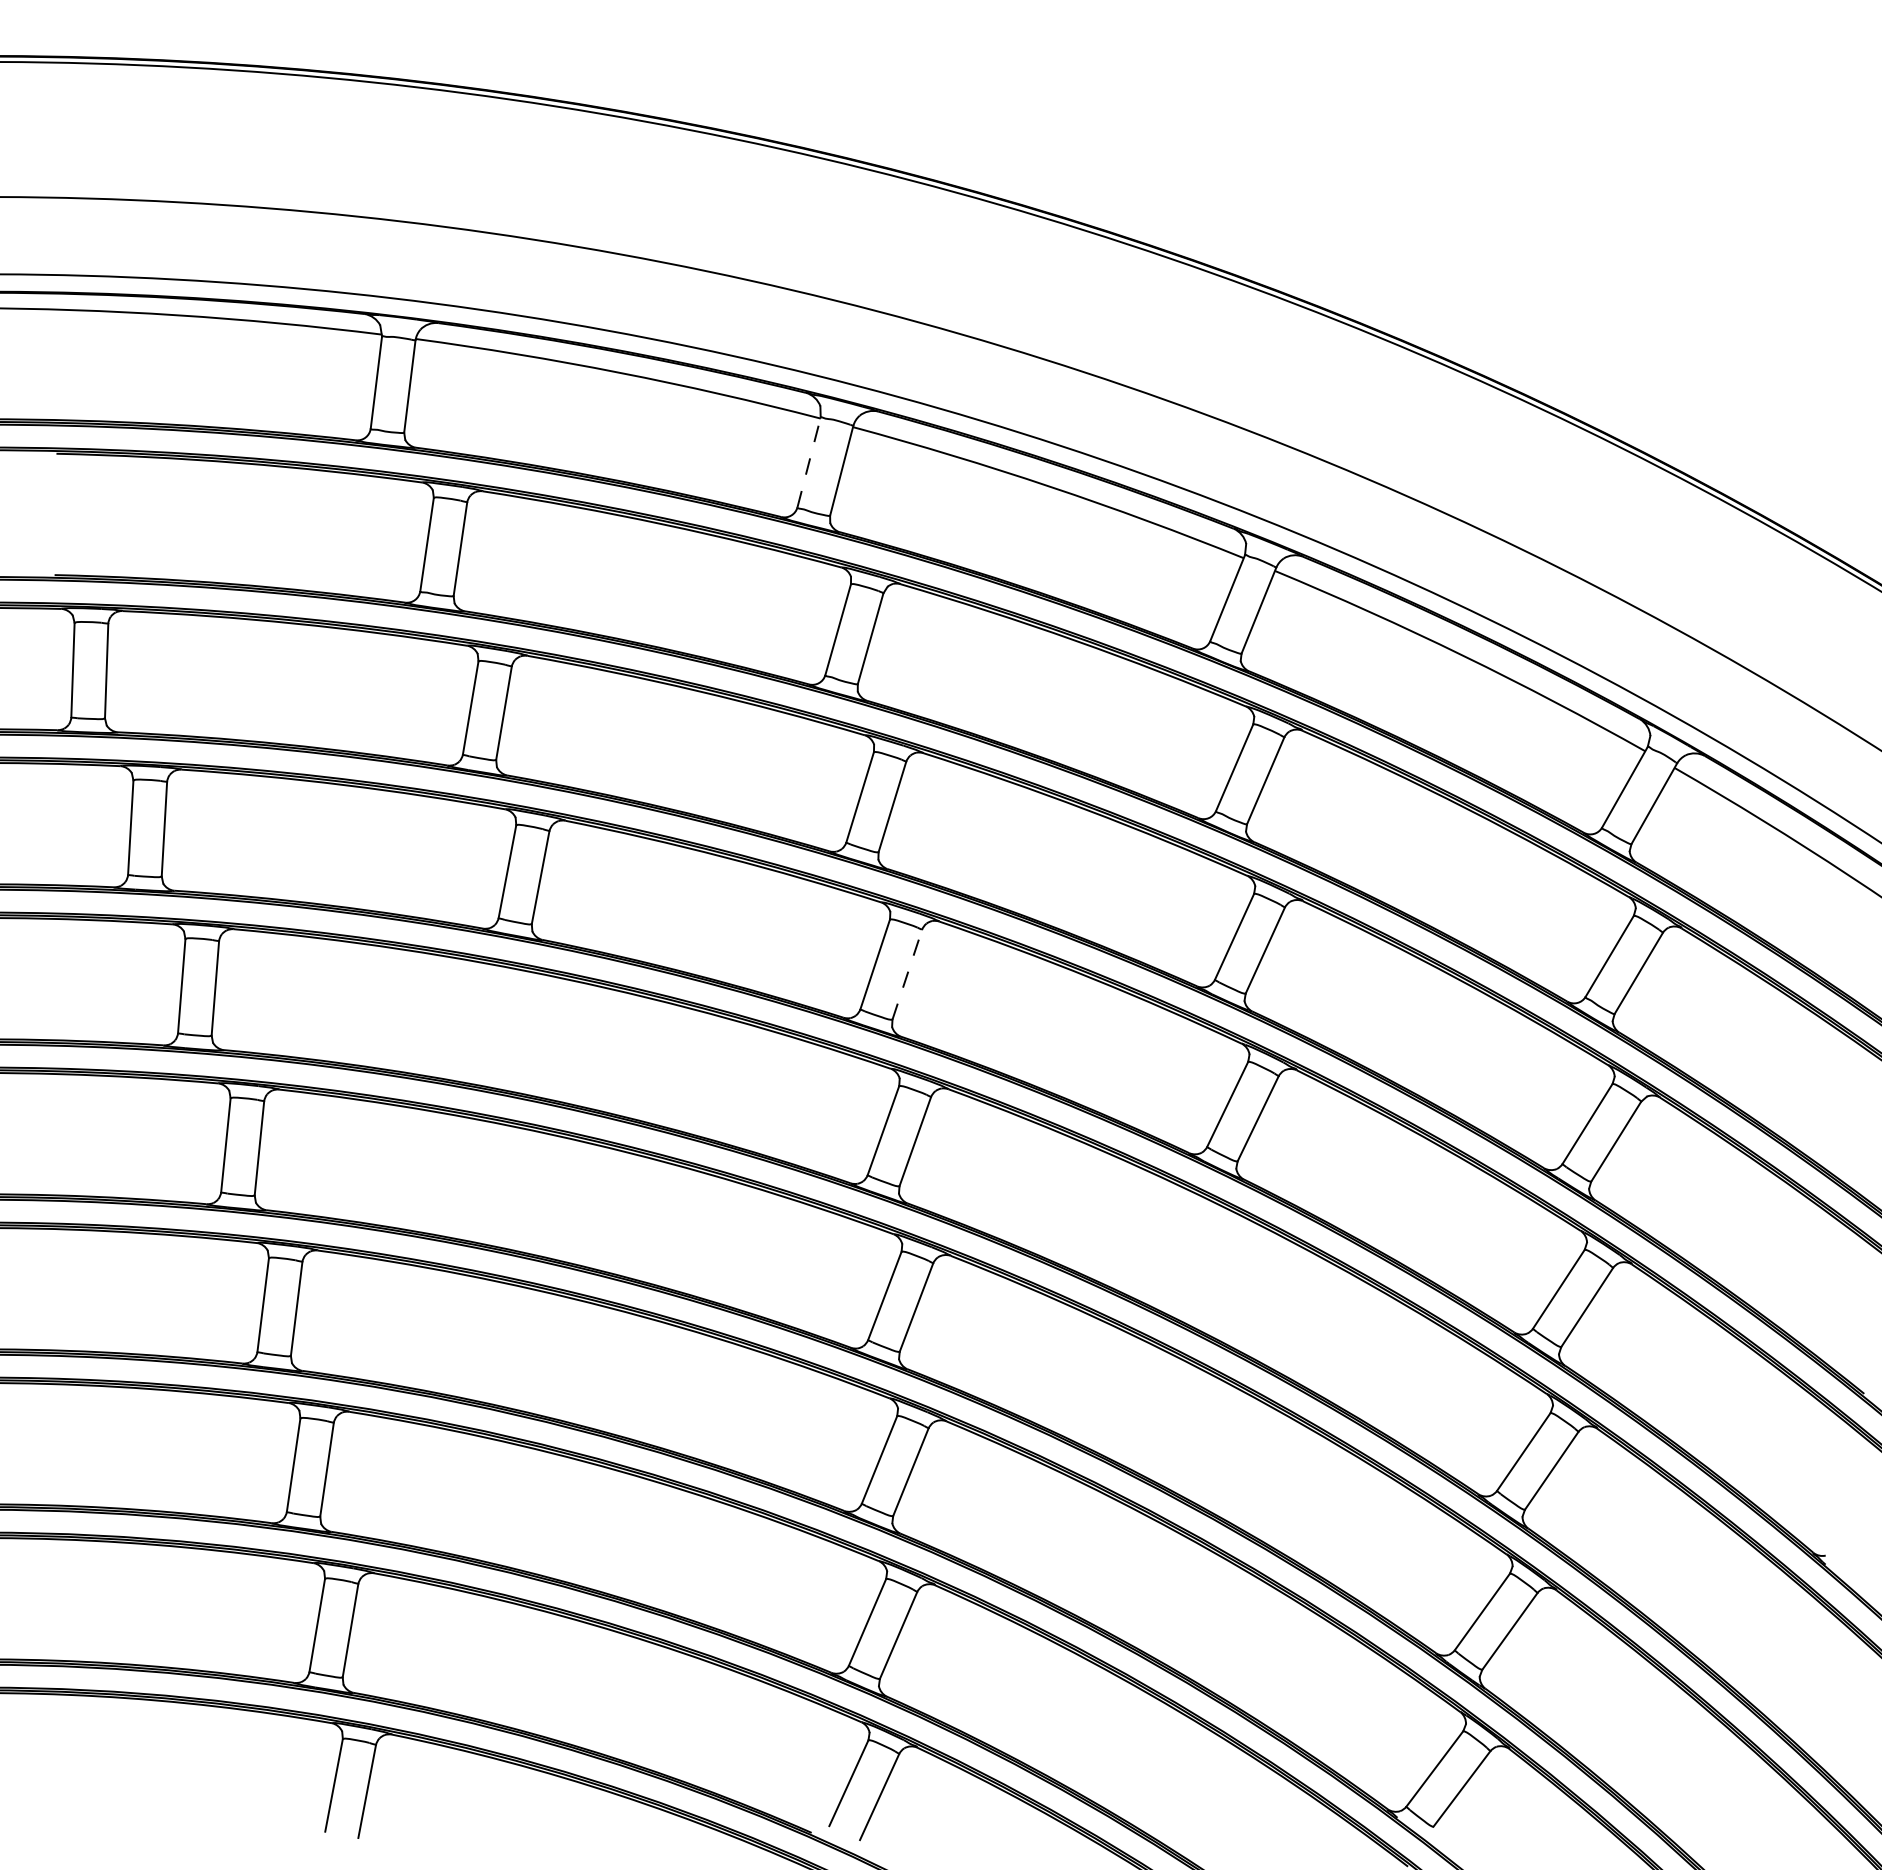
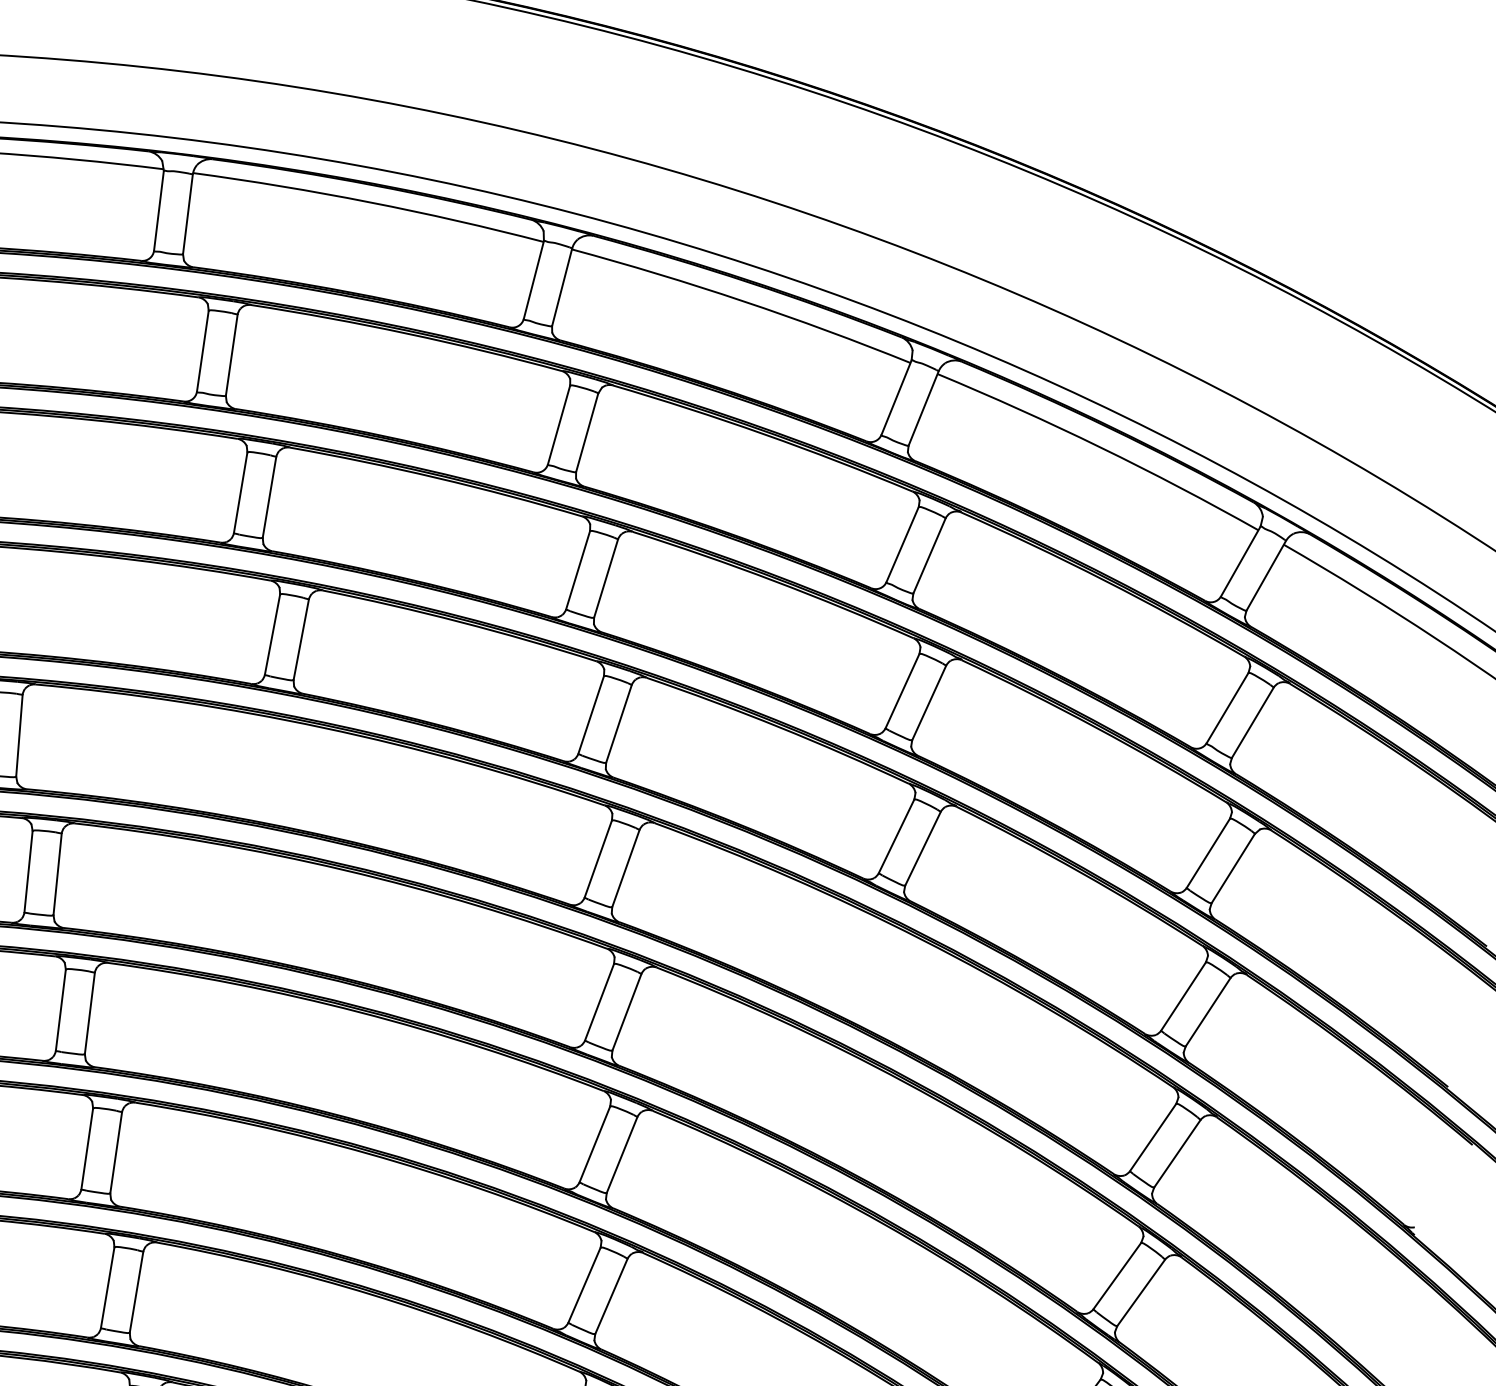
line: (809, 461) -> (534, 279), dashed -> solid
line: (907, 974) -> (619, 723), dashed -> solid

